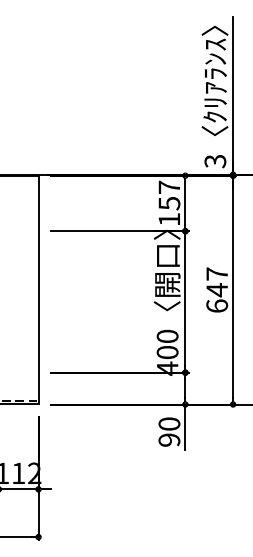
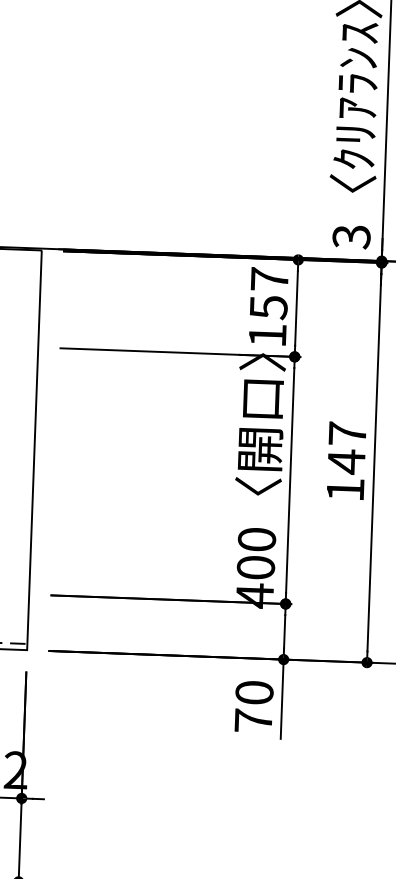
text: (217, 305) -> (346, 488), 647 -> 147
text: (169, 439) -> (253, 719), 90 -> 70

